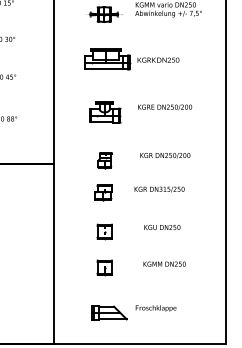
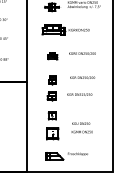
part: (104, 112) -> (52, 56), size x0.6
text: (163, 227) -> (81, 123), moved
part: (102, 267) -> (51, 133), size x1.6

